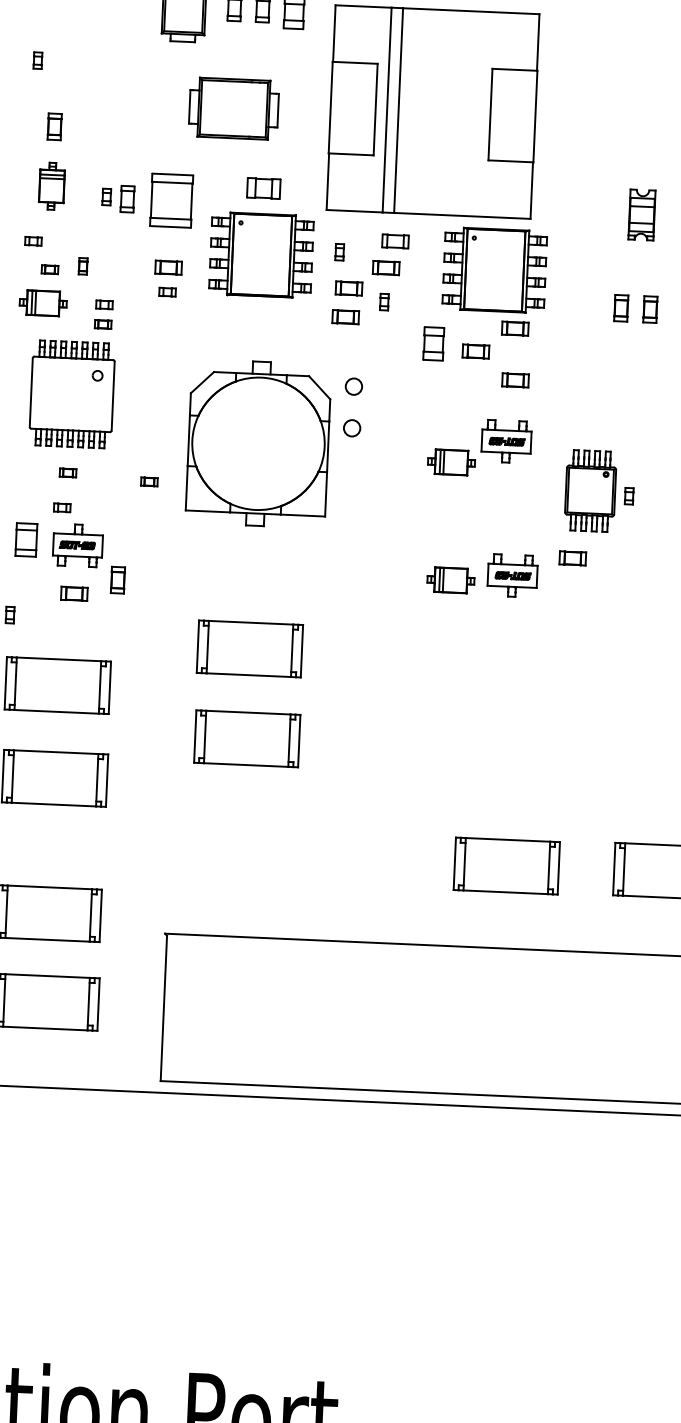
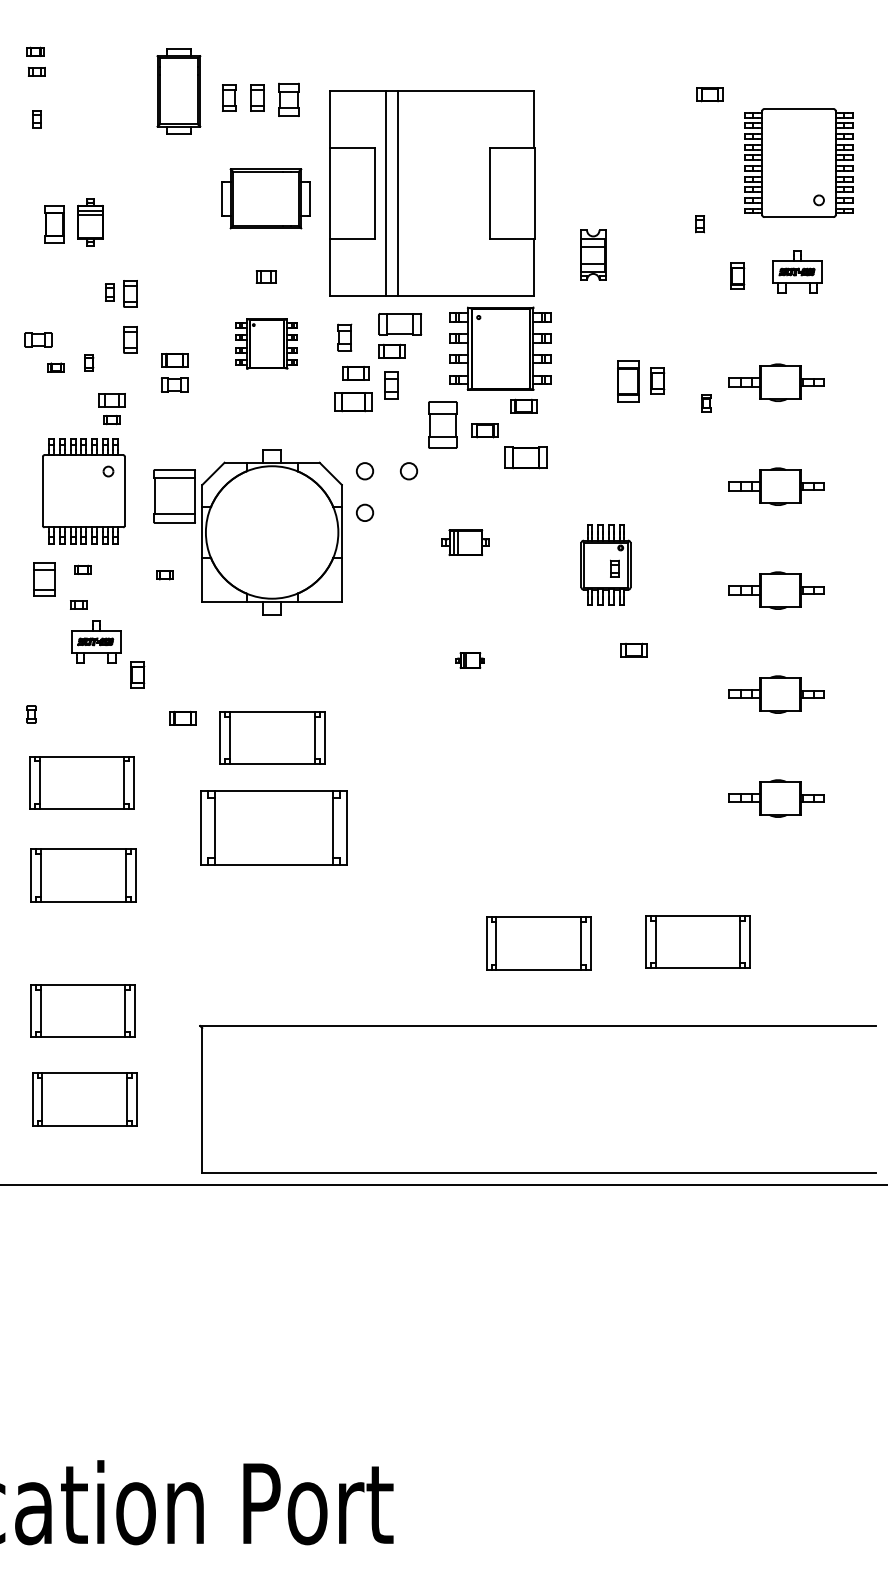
part: (37, 60) -> (36, 119), moved
part: (233, 108) -> (265, 198), moved
part: (54, 126) -> (54, 224), size x1.4
part: (51, 186) -> (90, 222), moved
part: (264, 187) -> (266, 276), size x0.6
part: (171, 200) -> (174, 496), moved
part: (642, 214) -> (593, 254), moved
part: (33, 240) -> (38, 339), size x1.6
part: (394, 241) -> (399, 324), size x1.6
part: (125, 244) -> (130, 339), added
part: (339, 252) -> (344, 337), size x1.6
part: (261, 254) -> (266, 343), size x0.6
part: (167, 291) -> (174, 384), size x1.6
part: (384, 302) -> (391, 385), size x1.6
part: (42, 303) -> (50, 401), removed
part: (104, 304) -> (112, 400), size x1.6
part: (621, 307) -> (628, 380), size x1.6
part: (345, 316) -> (353, 401), size x1.4
part: (433, 343) -> (442, 424), size x1.4
part: (514, 379) -> (525, 457), size x1.6
circle: (397, 388) -> (408, 471), added
part: (506, 441) -> (519, 519), removed
part: (628, 496) -> (614, 568), moved
part: (26, 539) -> (44, 579), moved
part: (572, 557) -> (633, 649), moved
part: (512, 575) -> (531, 652), removed
part: (451, 580) -> (470, 660), size x0.6
part: (74, 592) -> (182, 717), moved
part: (246, 738) -> (273, 827), size x1.4

